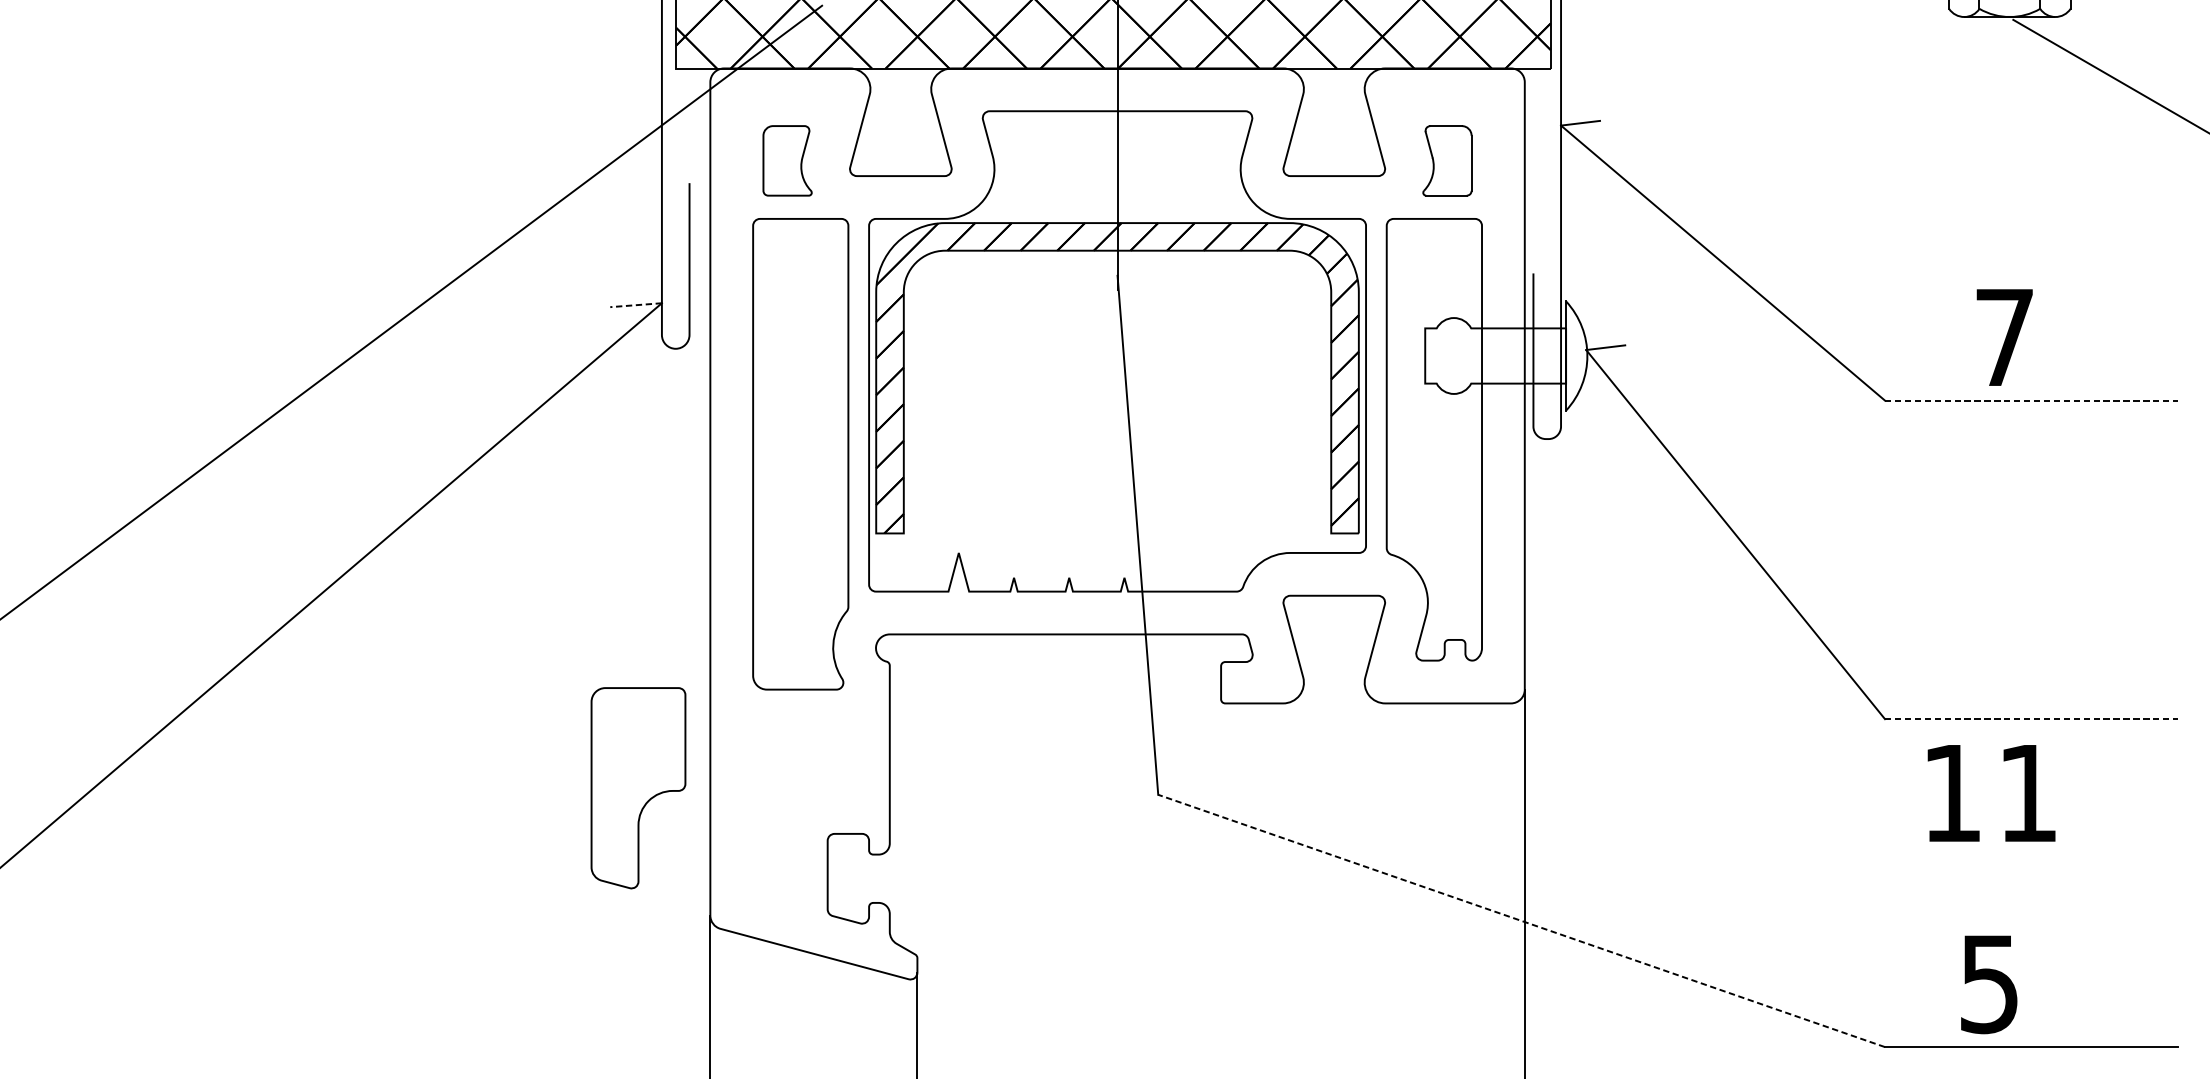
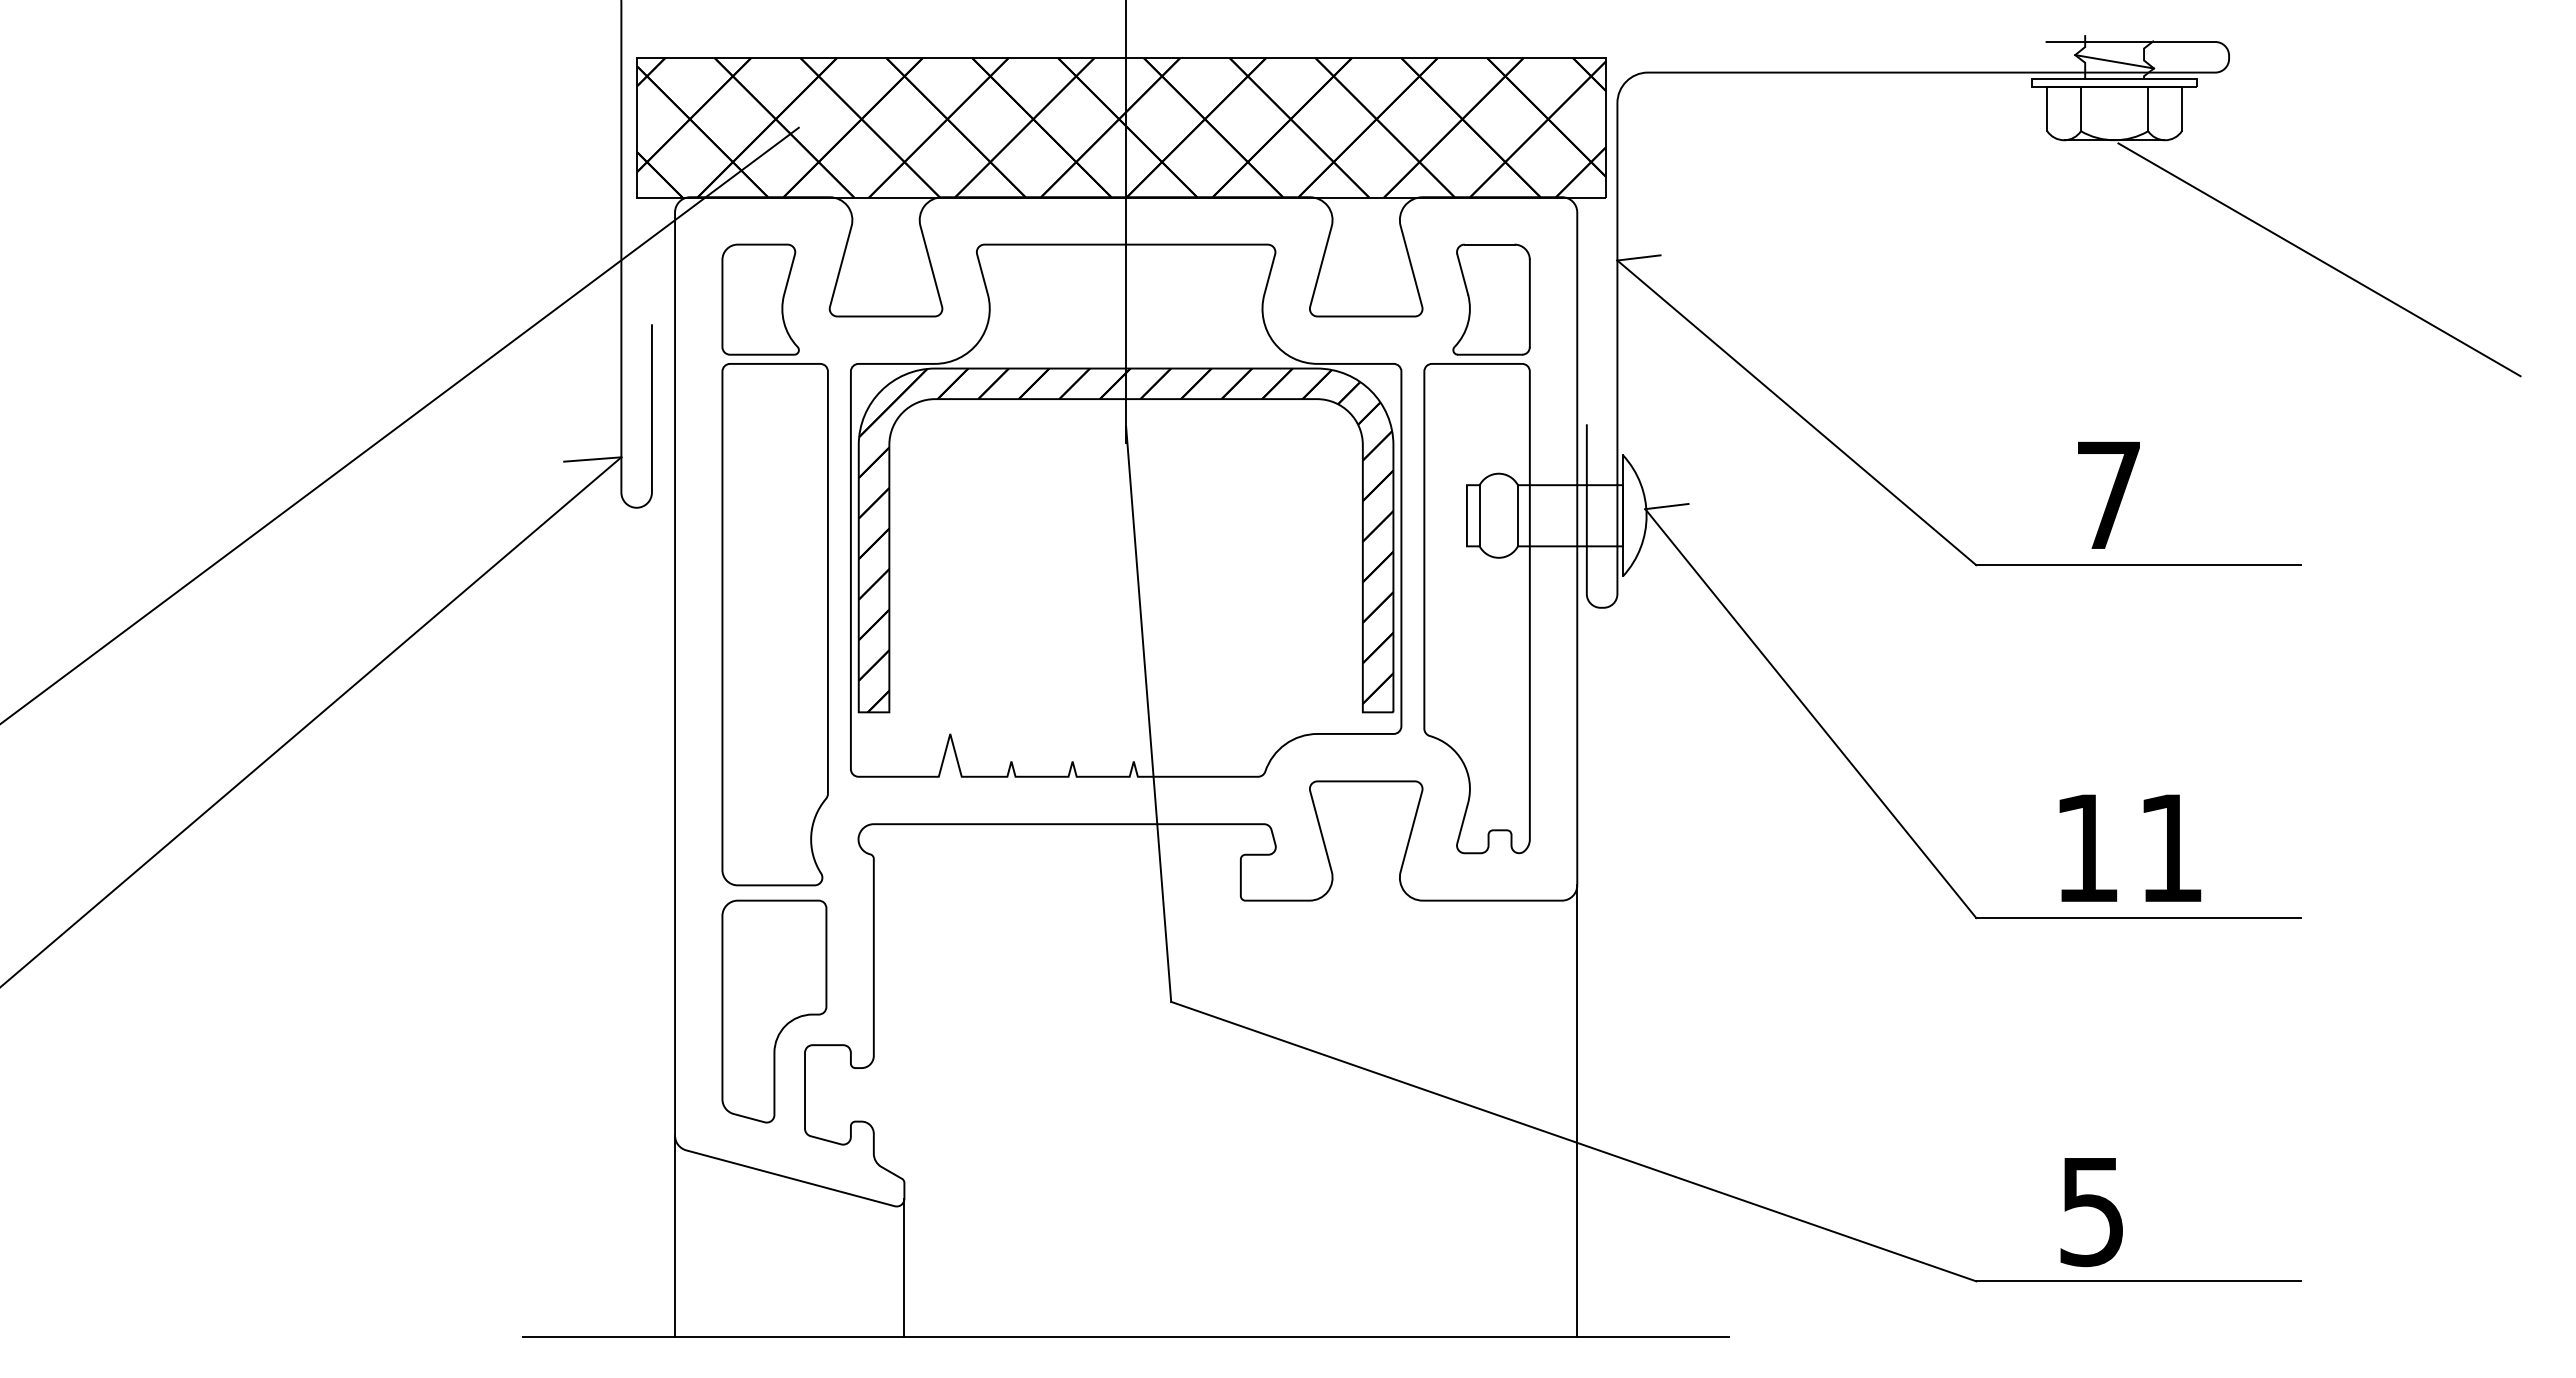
part: (787, 160) -> (760, 299), size x1.43
part: (1447, 160) -> (1491, 299), size x1.43
line: (635, 305) -> (592, 459), dashed -> solid
line: (1436, 355) -> (1479, 515), added
line: (1470, 355) -> (1517, 515), added
line: (2032, 400) -> (2139, 565), dashed -> solid
line: (2032, 719) -> (2139, 918), dashed -> solid
part: (638, 788) -> (774, 1011), moved
text: (1991, 792) -> (2130, 847), moved
line: (1521, 920) -> (1573, 1141), dashed -> solid

